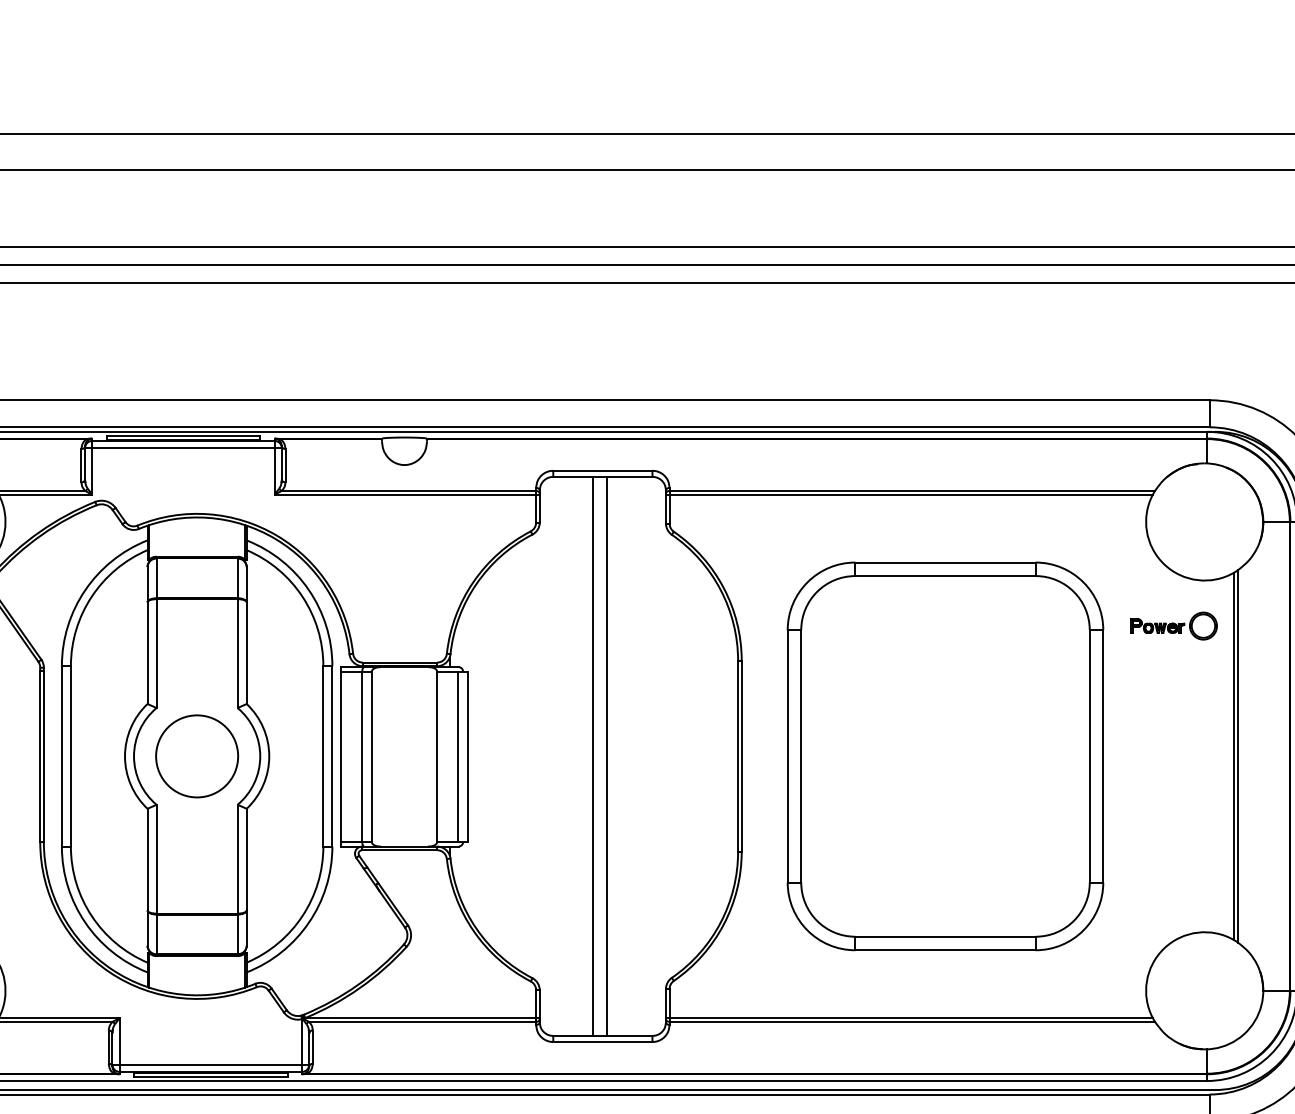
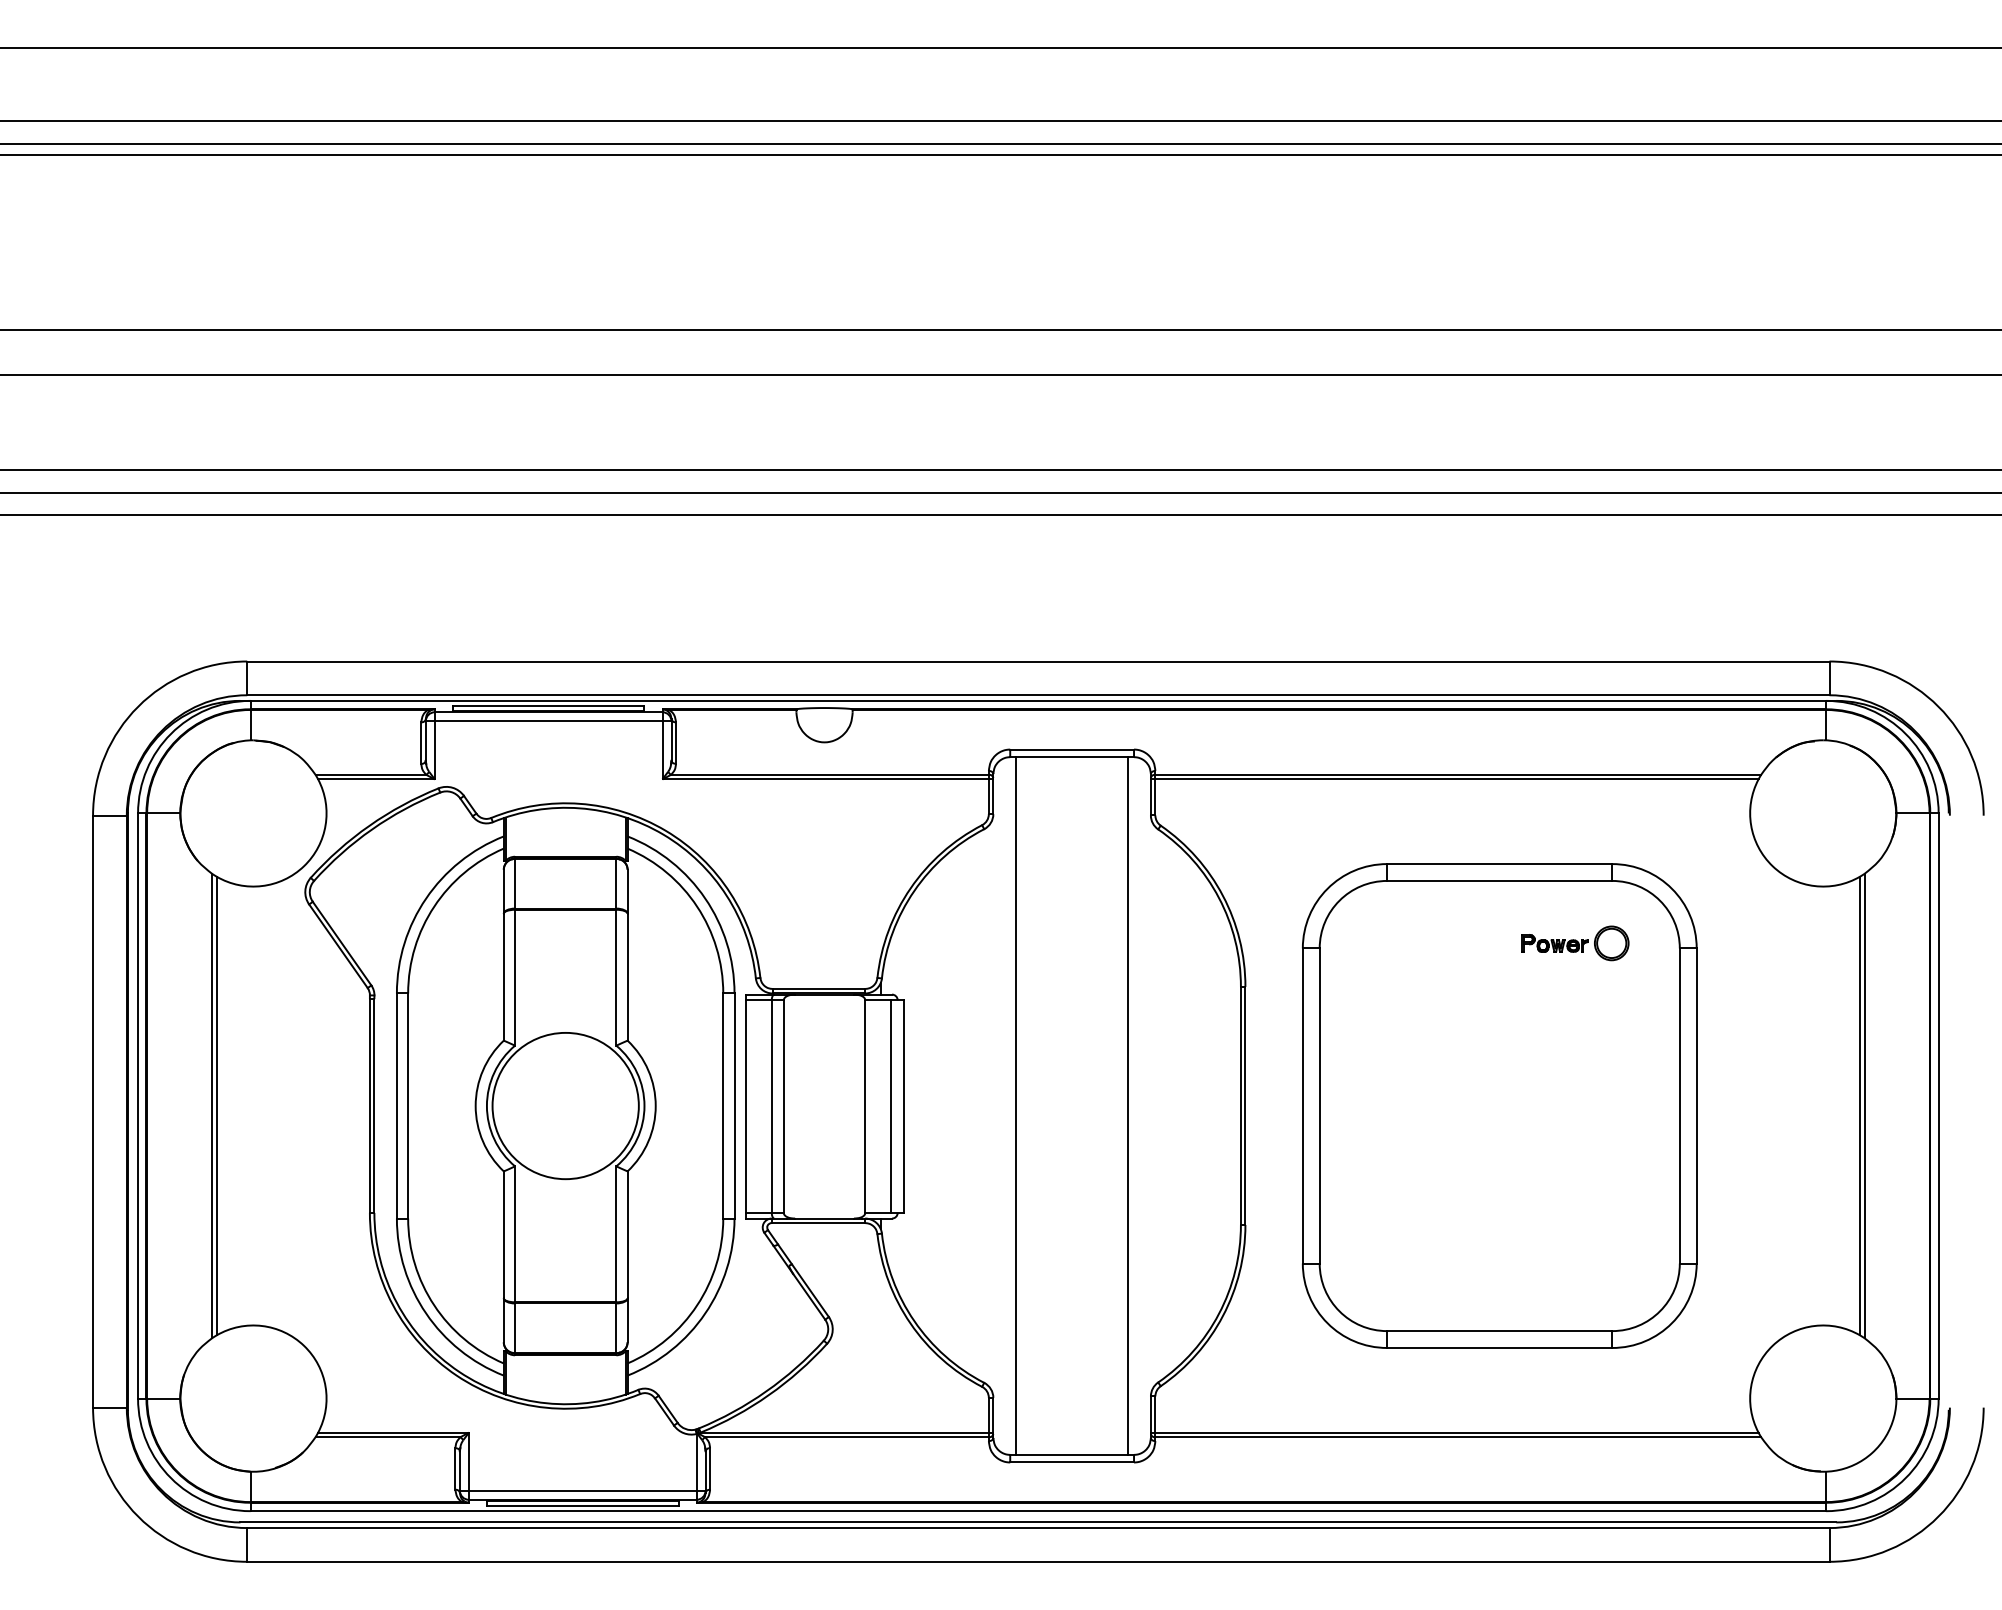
part: (1174, 626) -> (1575, 943), moved
circle: (196, 755) -> (565, 1105), size x1.43
line: (592, 755) -> (1128, 1105), moved
line: (607, 755) -> (1015, 1105), moved

